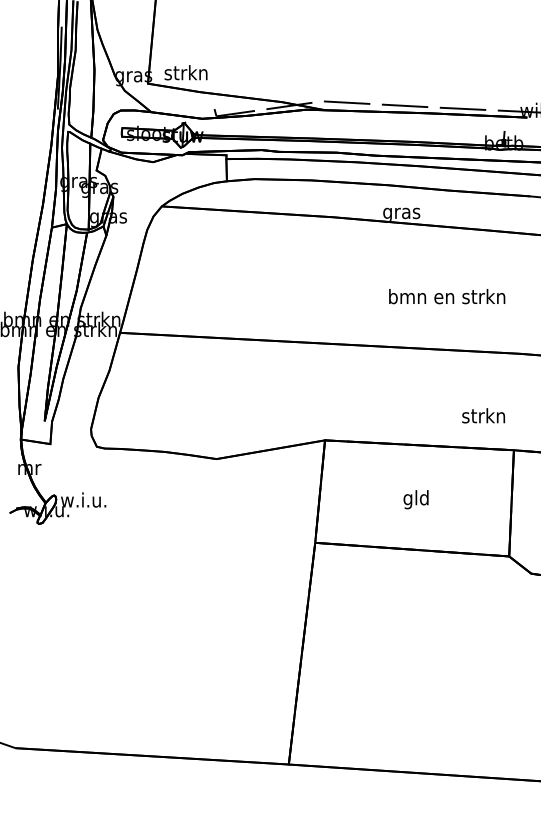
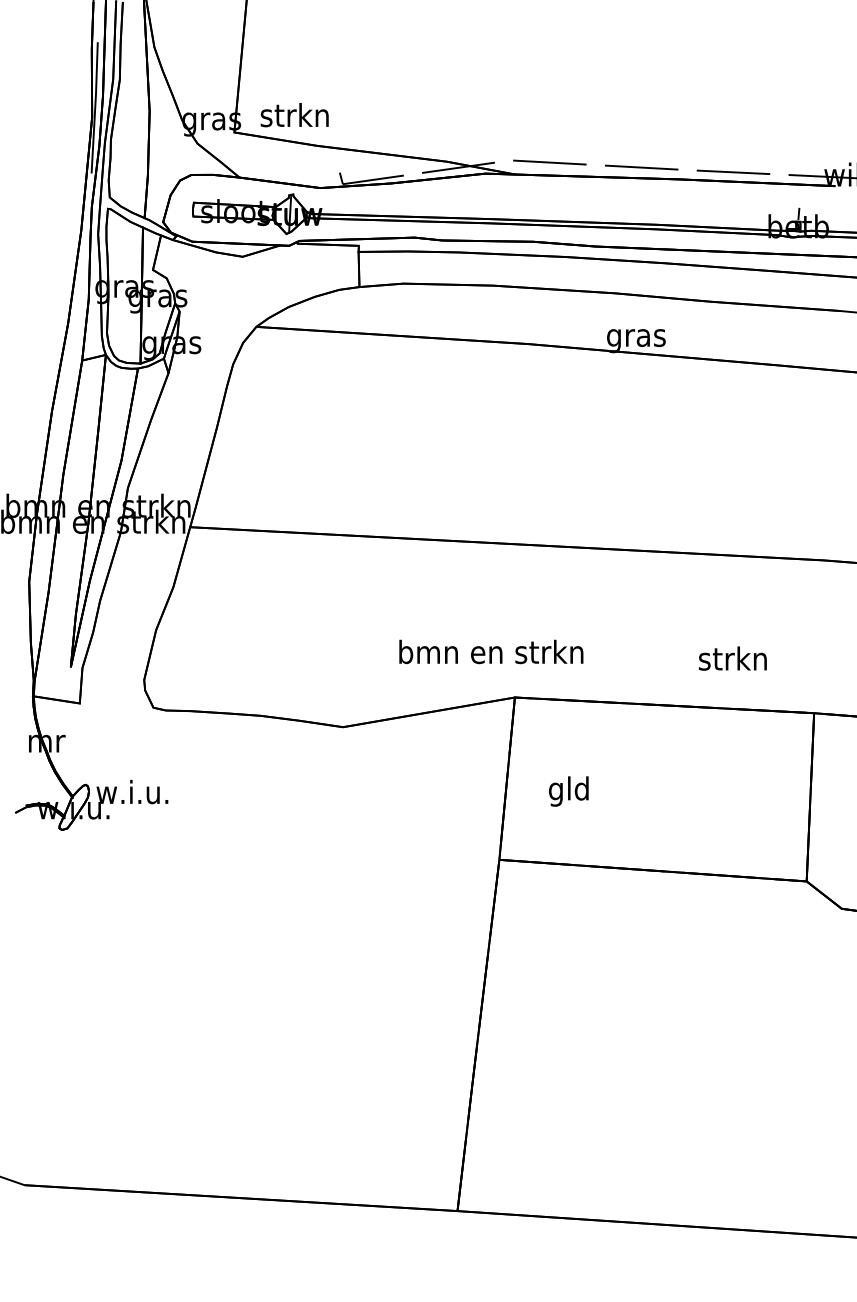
text: (447, 296) -> (491, 651), moved
text: (483, 415) -> (732, 658), moved
text: (415, 499) -> (567, 791), moved

